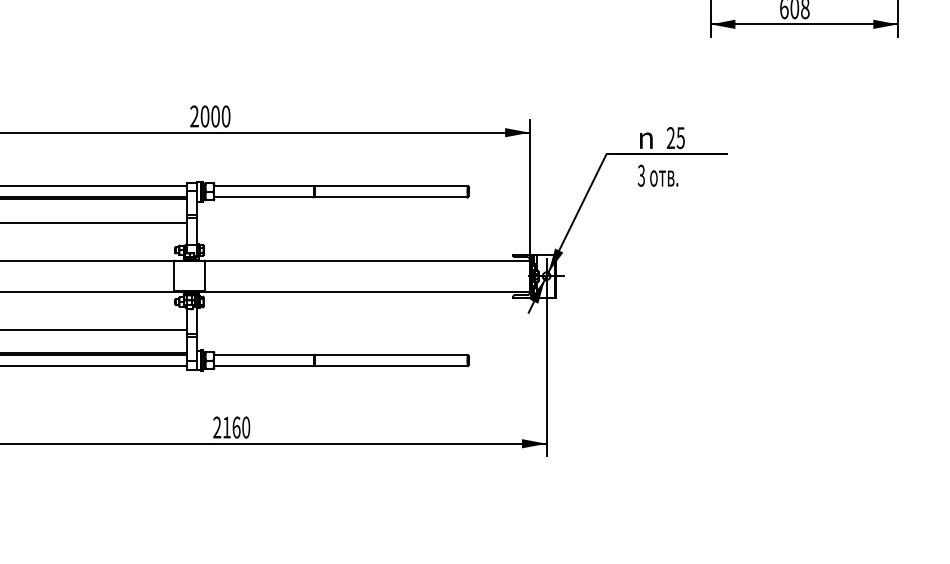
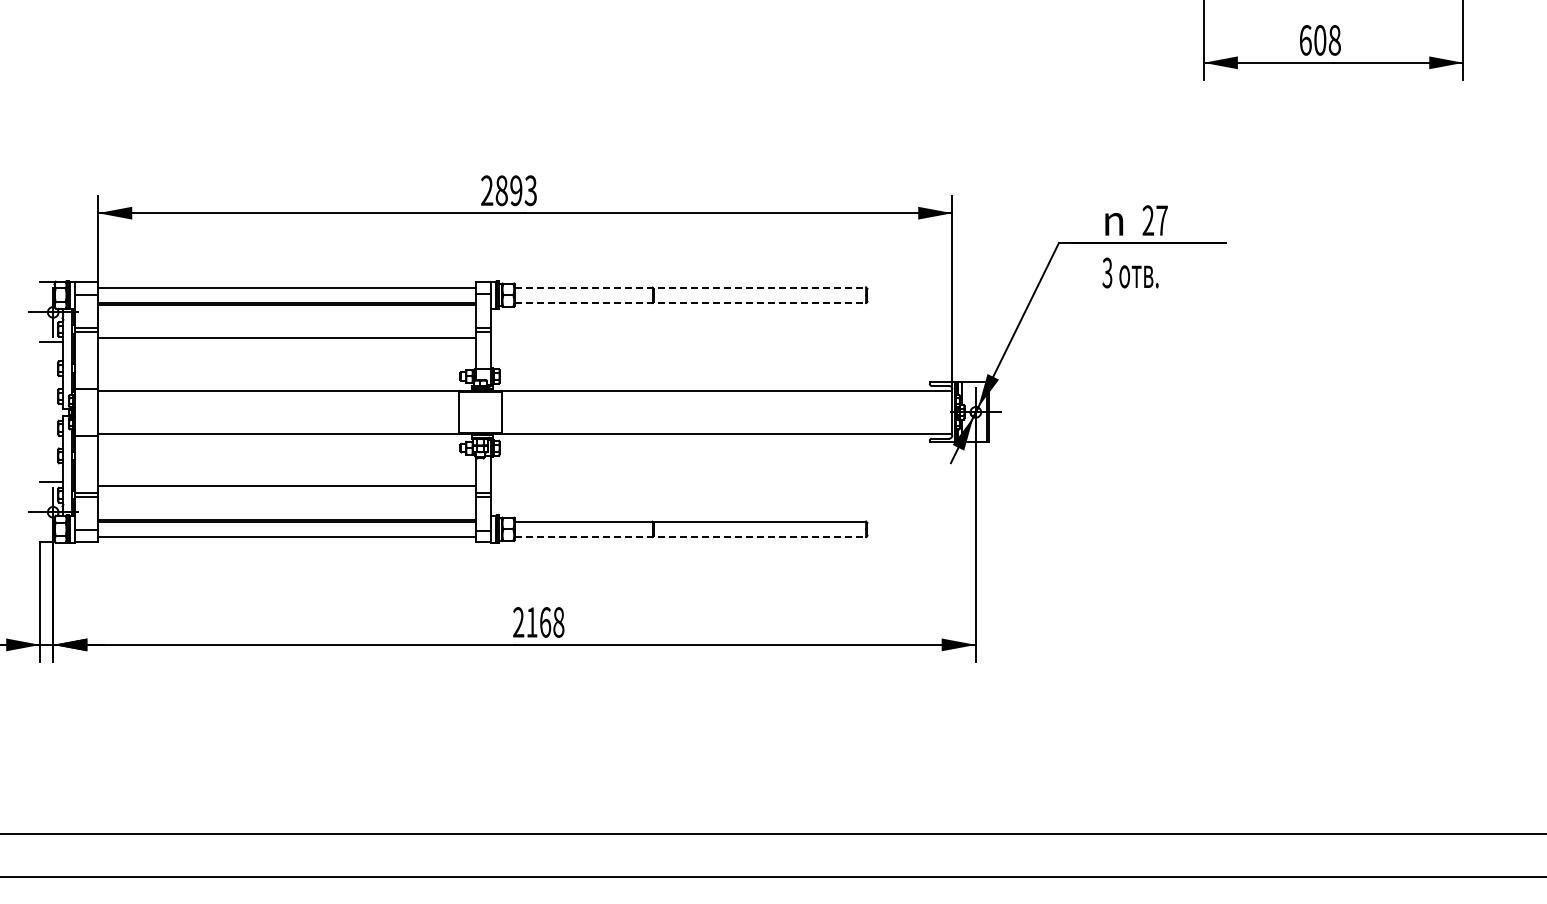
text: (214, 116) -> (515, 190), 2000 -> 2893
text: (680, 137) -> (1161, 220), 25 -> 27
line: (341, 186) -> (690, 287), solid -> dashed
line: (341, 197) -> (690, 302), solid -> dashed
line: (341, 366) -> (690, 537), solid -> dashed
text: (245, 427) -> (558, 622), 2160 -> 2168

